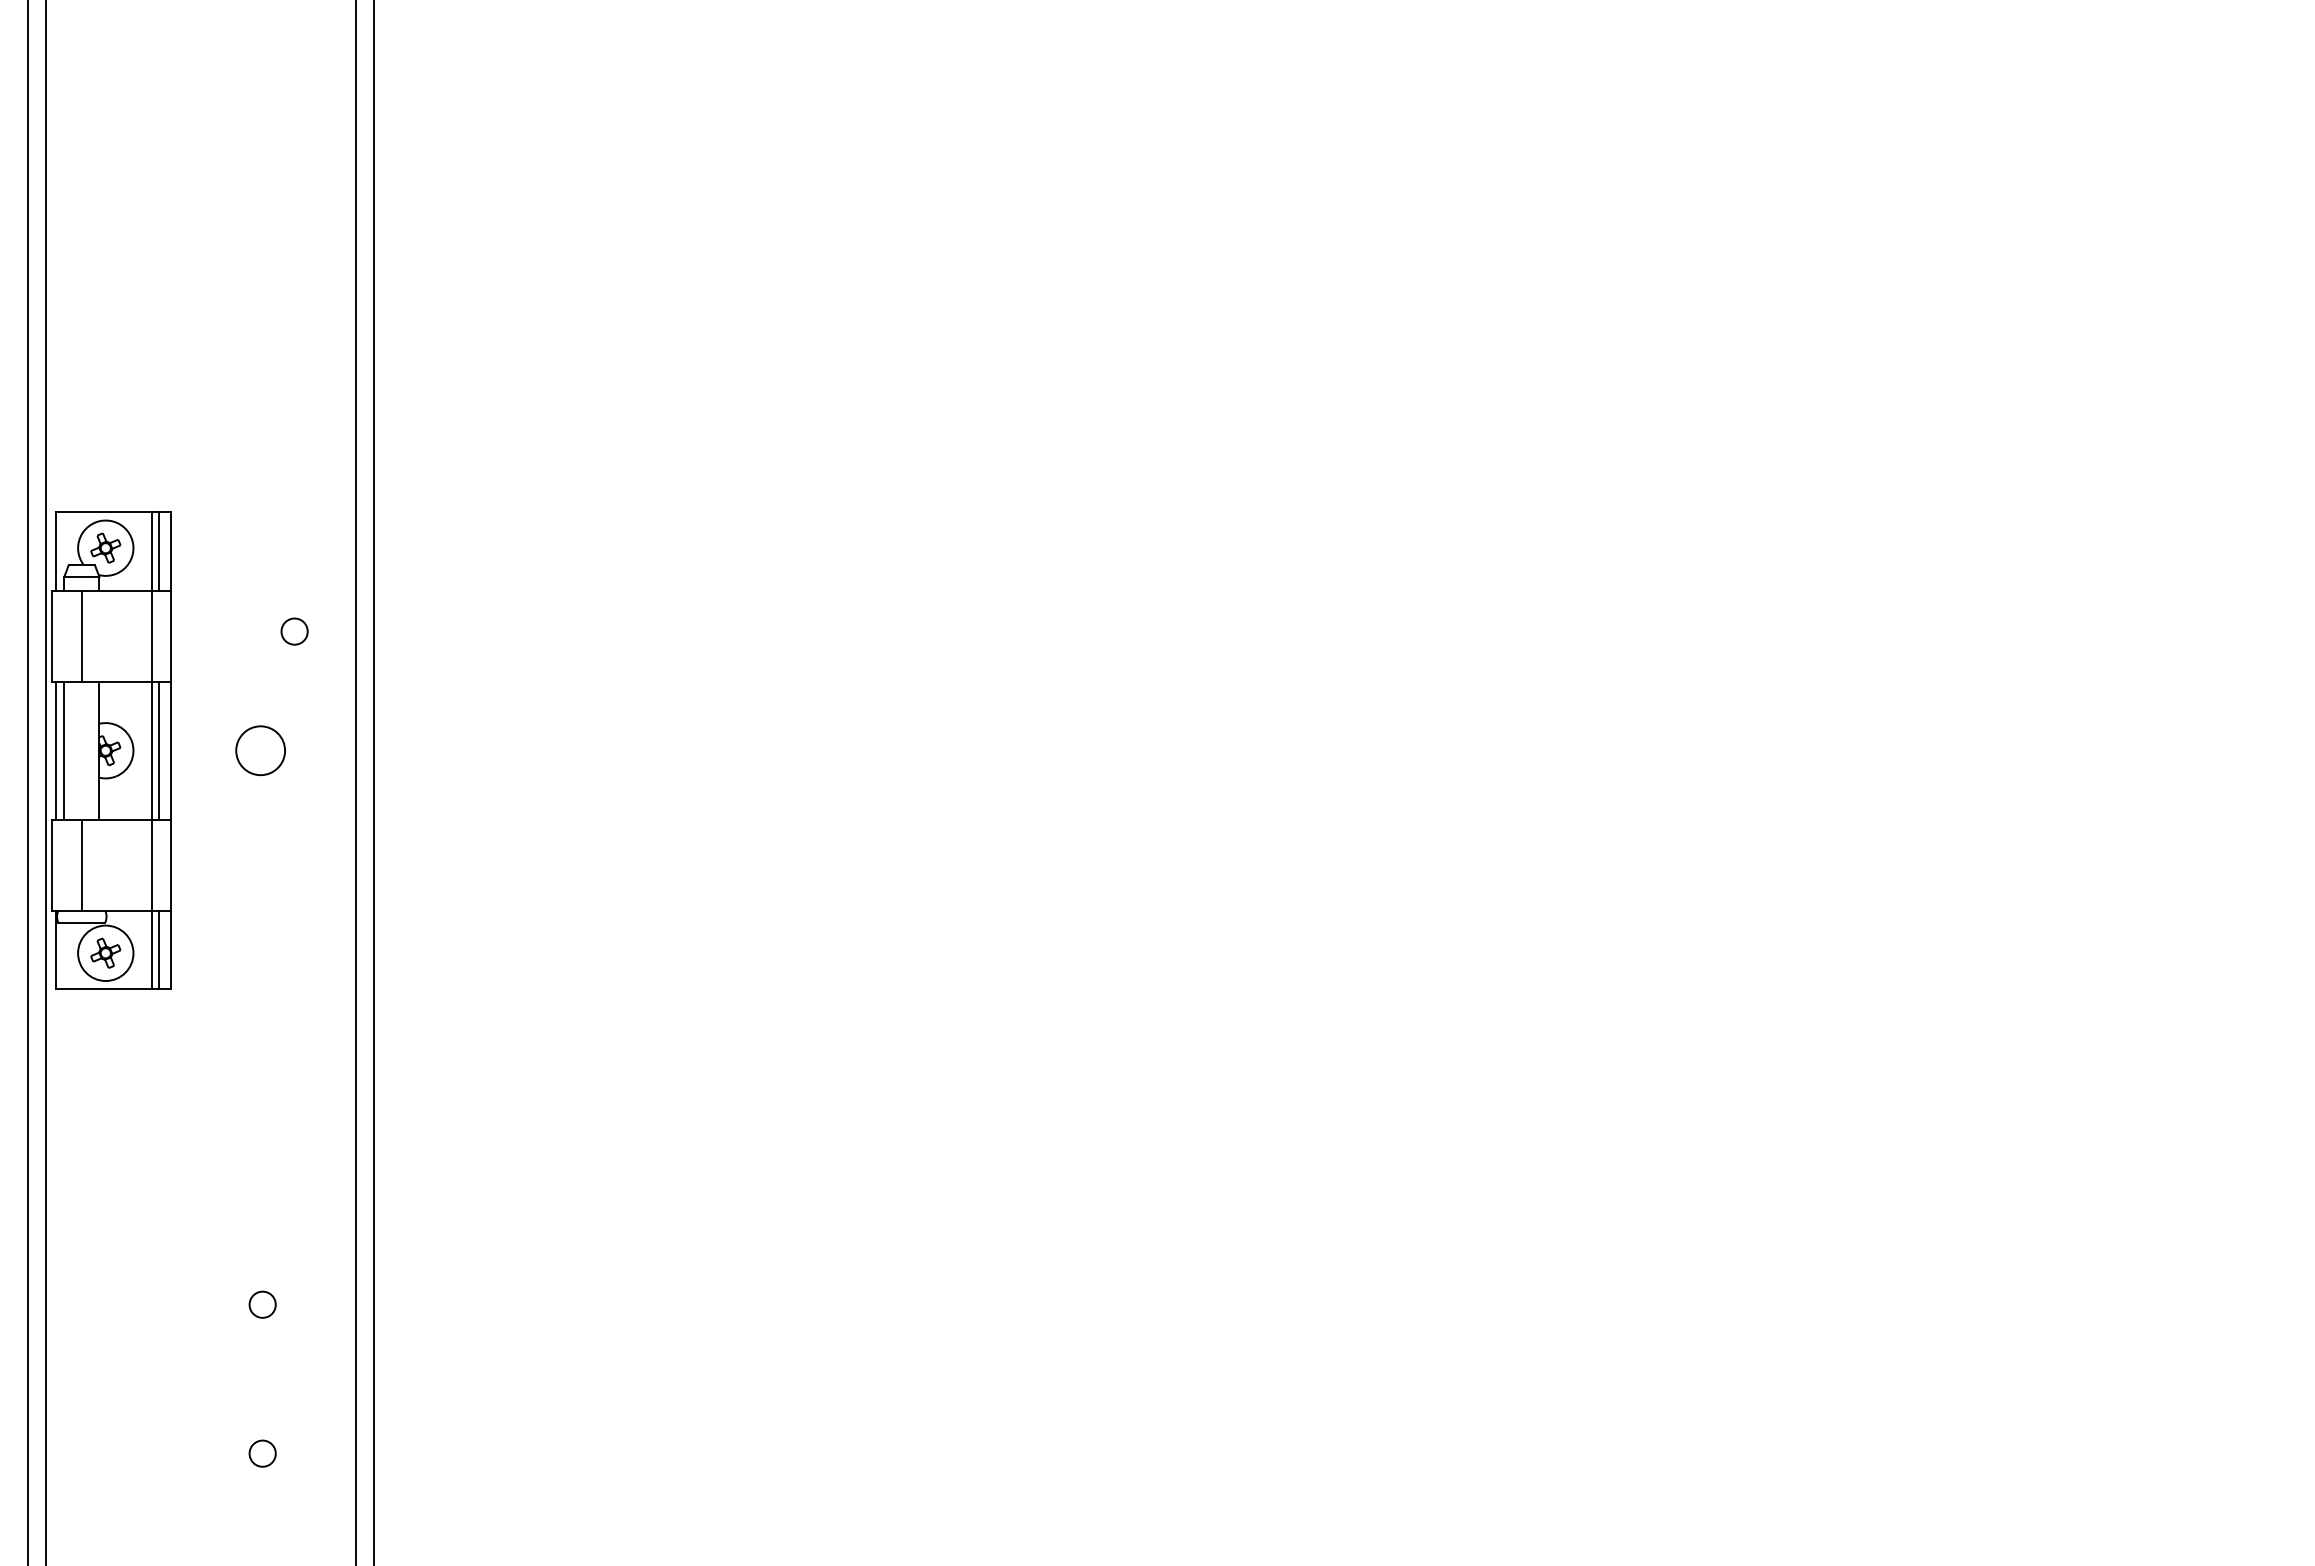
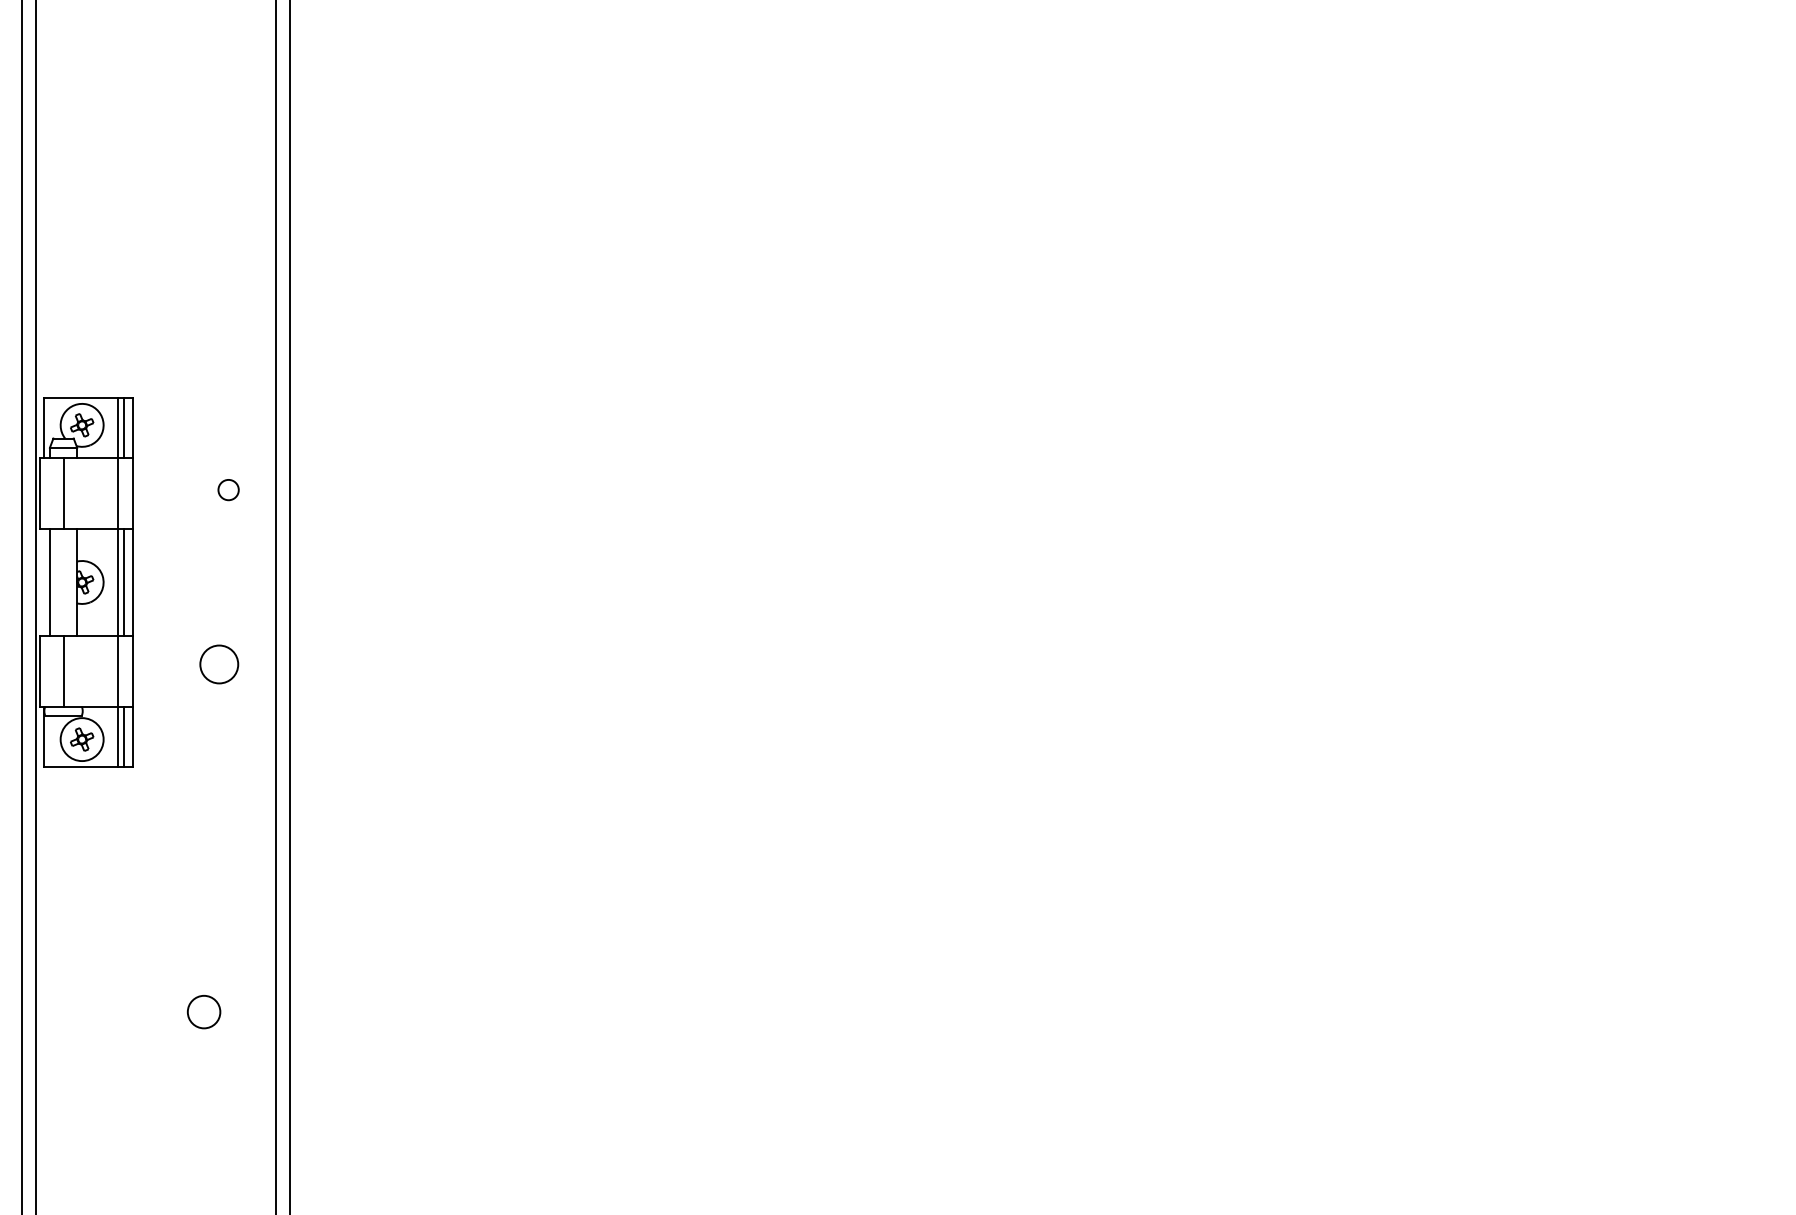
line: (55, 750) -> (43, 582), removed
circle: (260, 750) -> (219, 664), moved
circle: (262, 1305) -> (203, 1012), size x1.6
circle: (262, 1453) -> (203, 1127), removed

